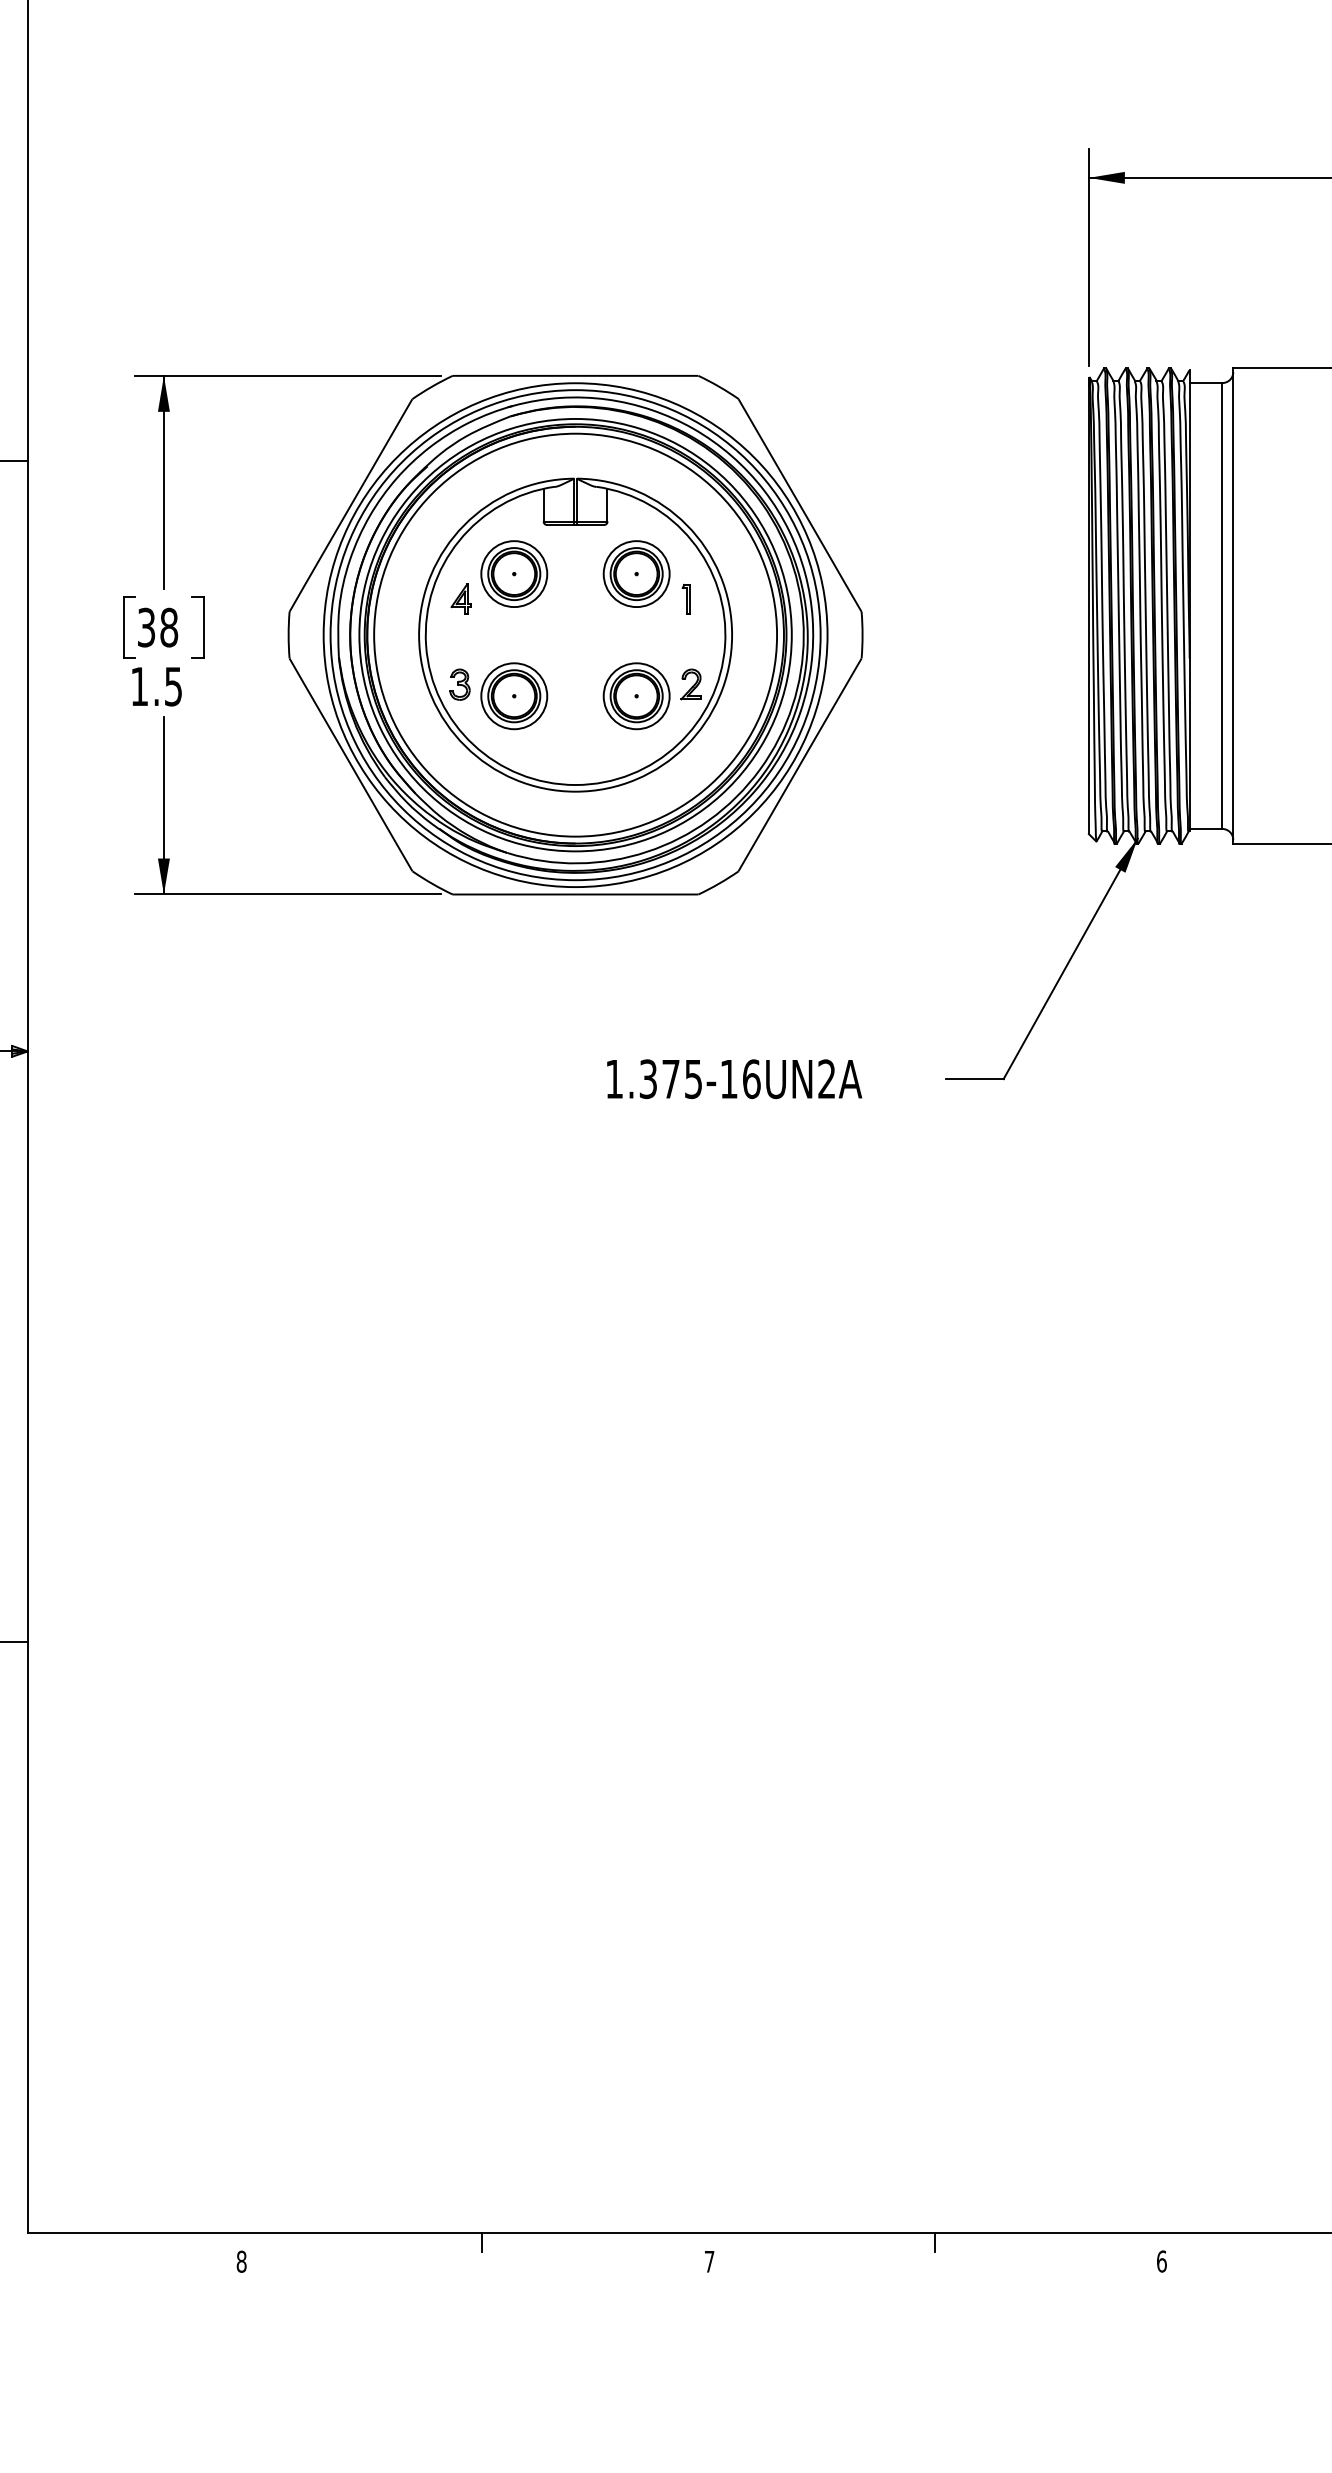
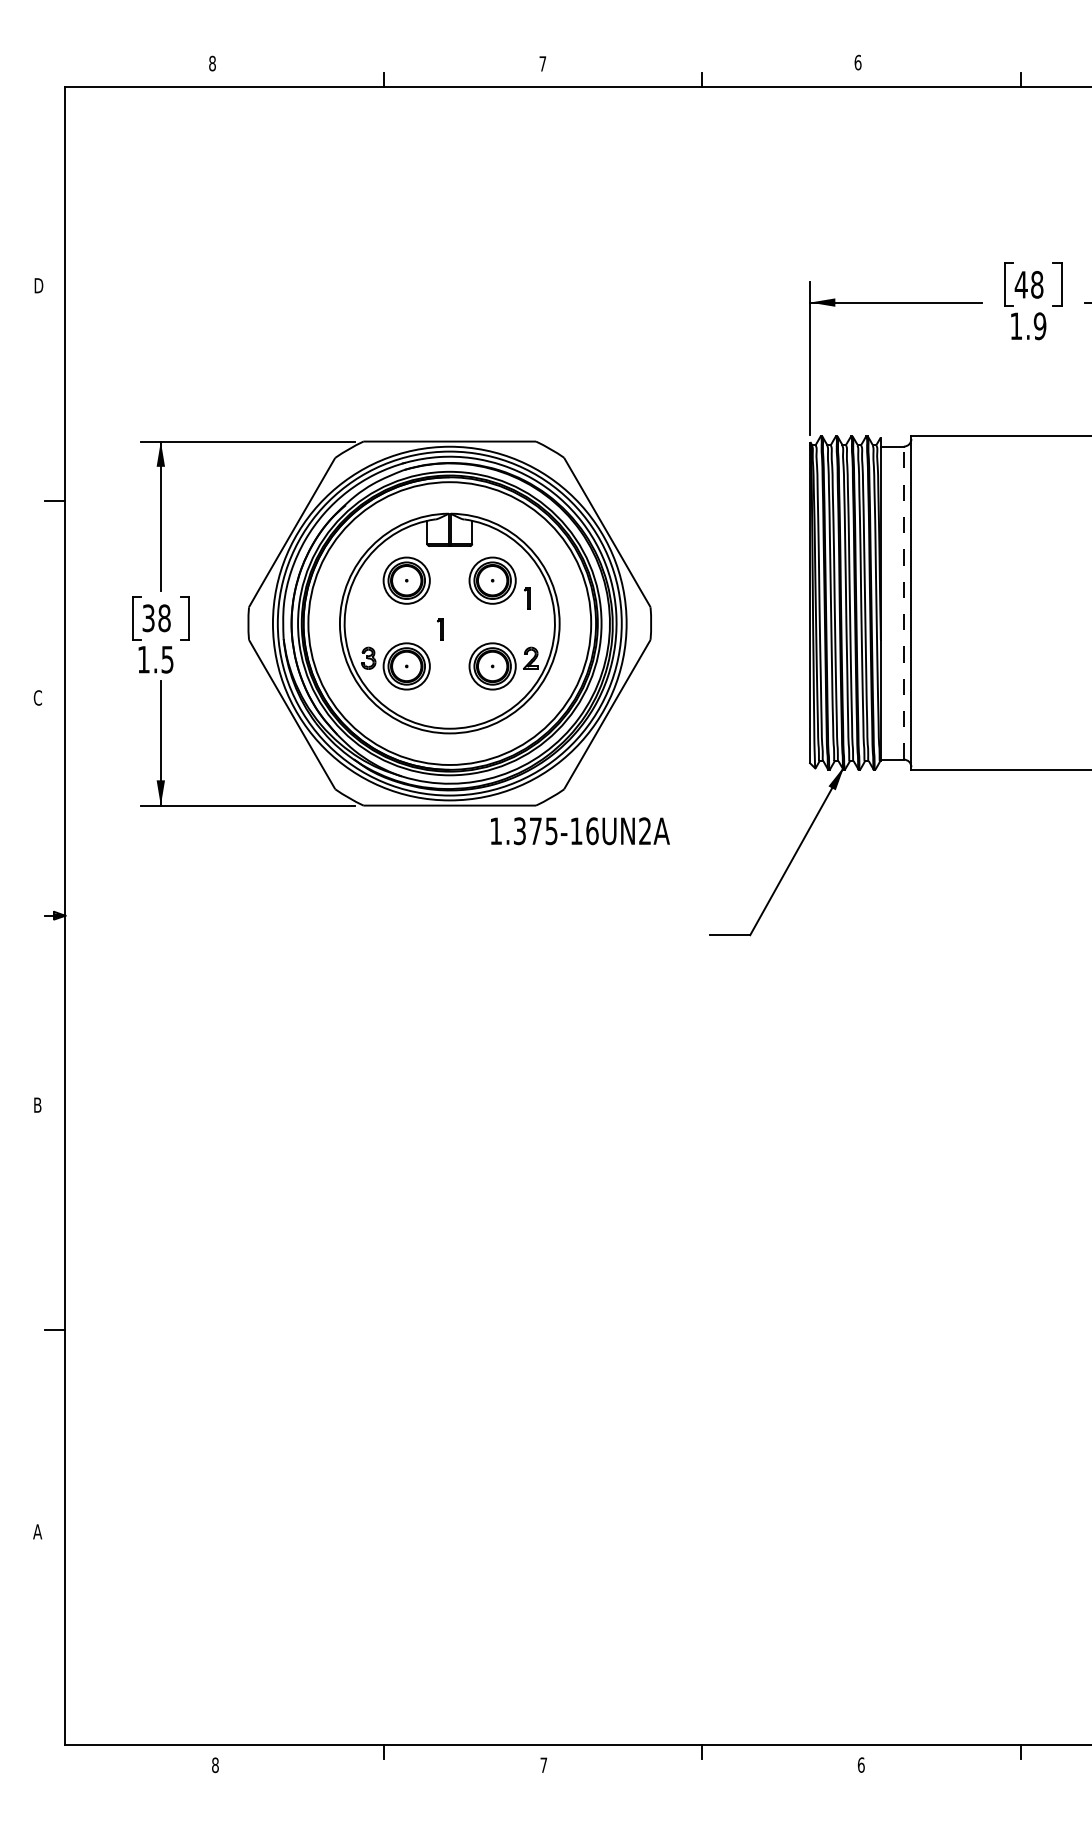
part: (461, 598) -> (369, 597), removed
line: (1221, 606) -> (903, 603), solid -> dashed
part: (562, 643) -> (440, 629), added
text: (734, 1079) -> (580, 831), moved

